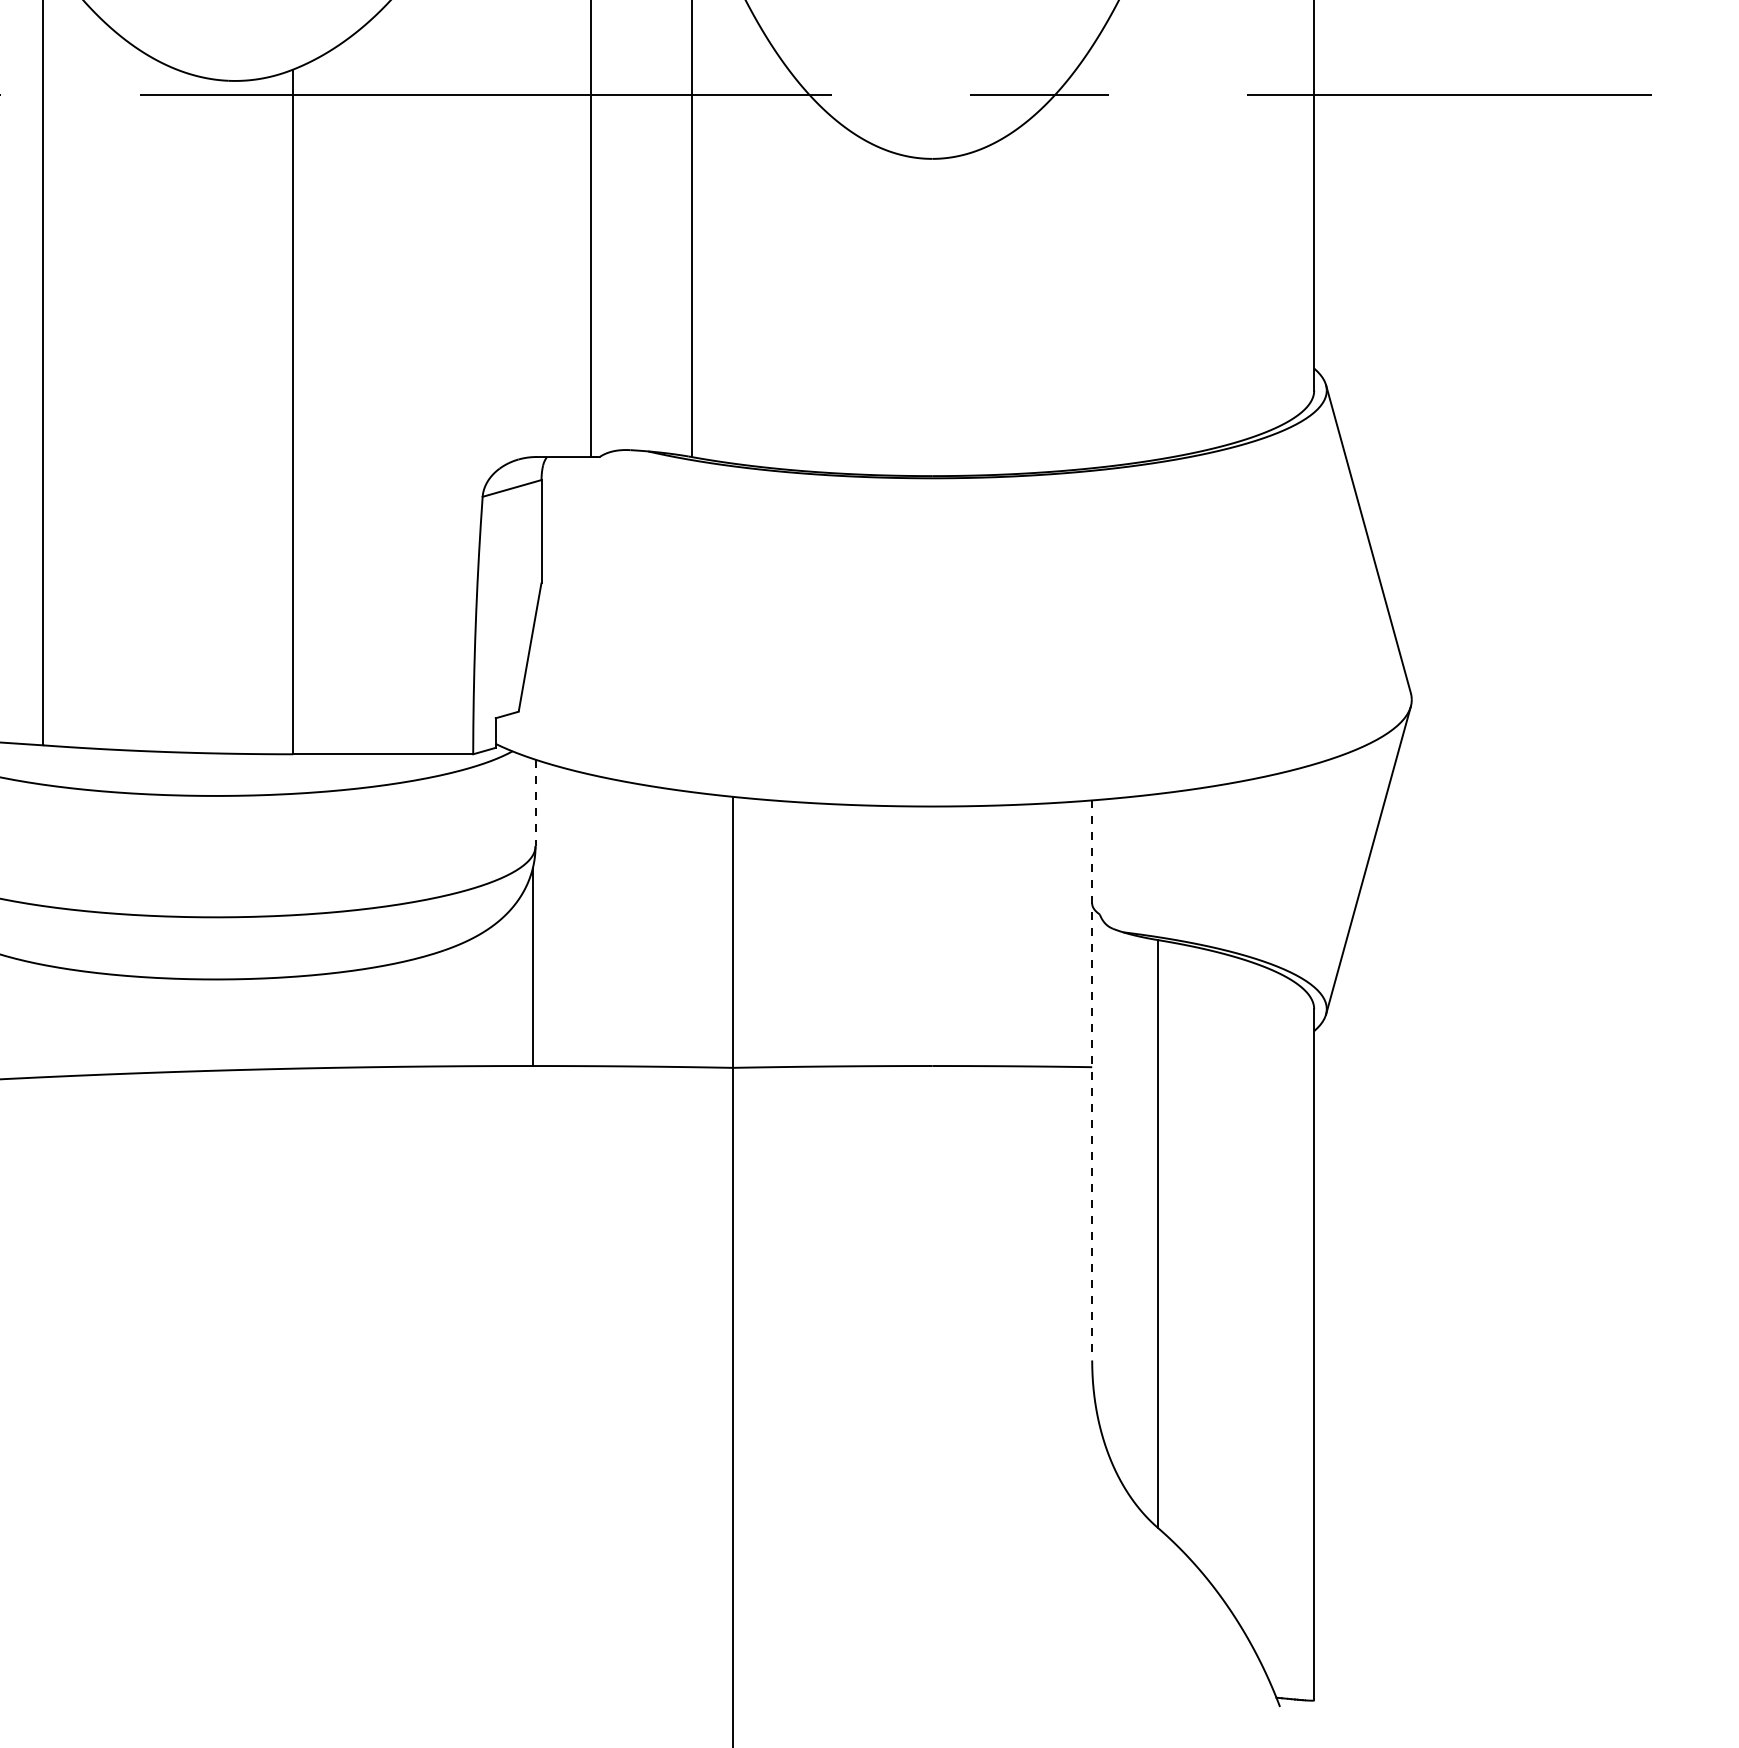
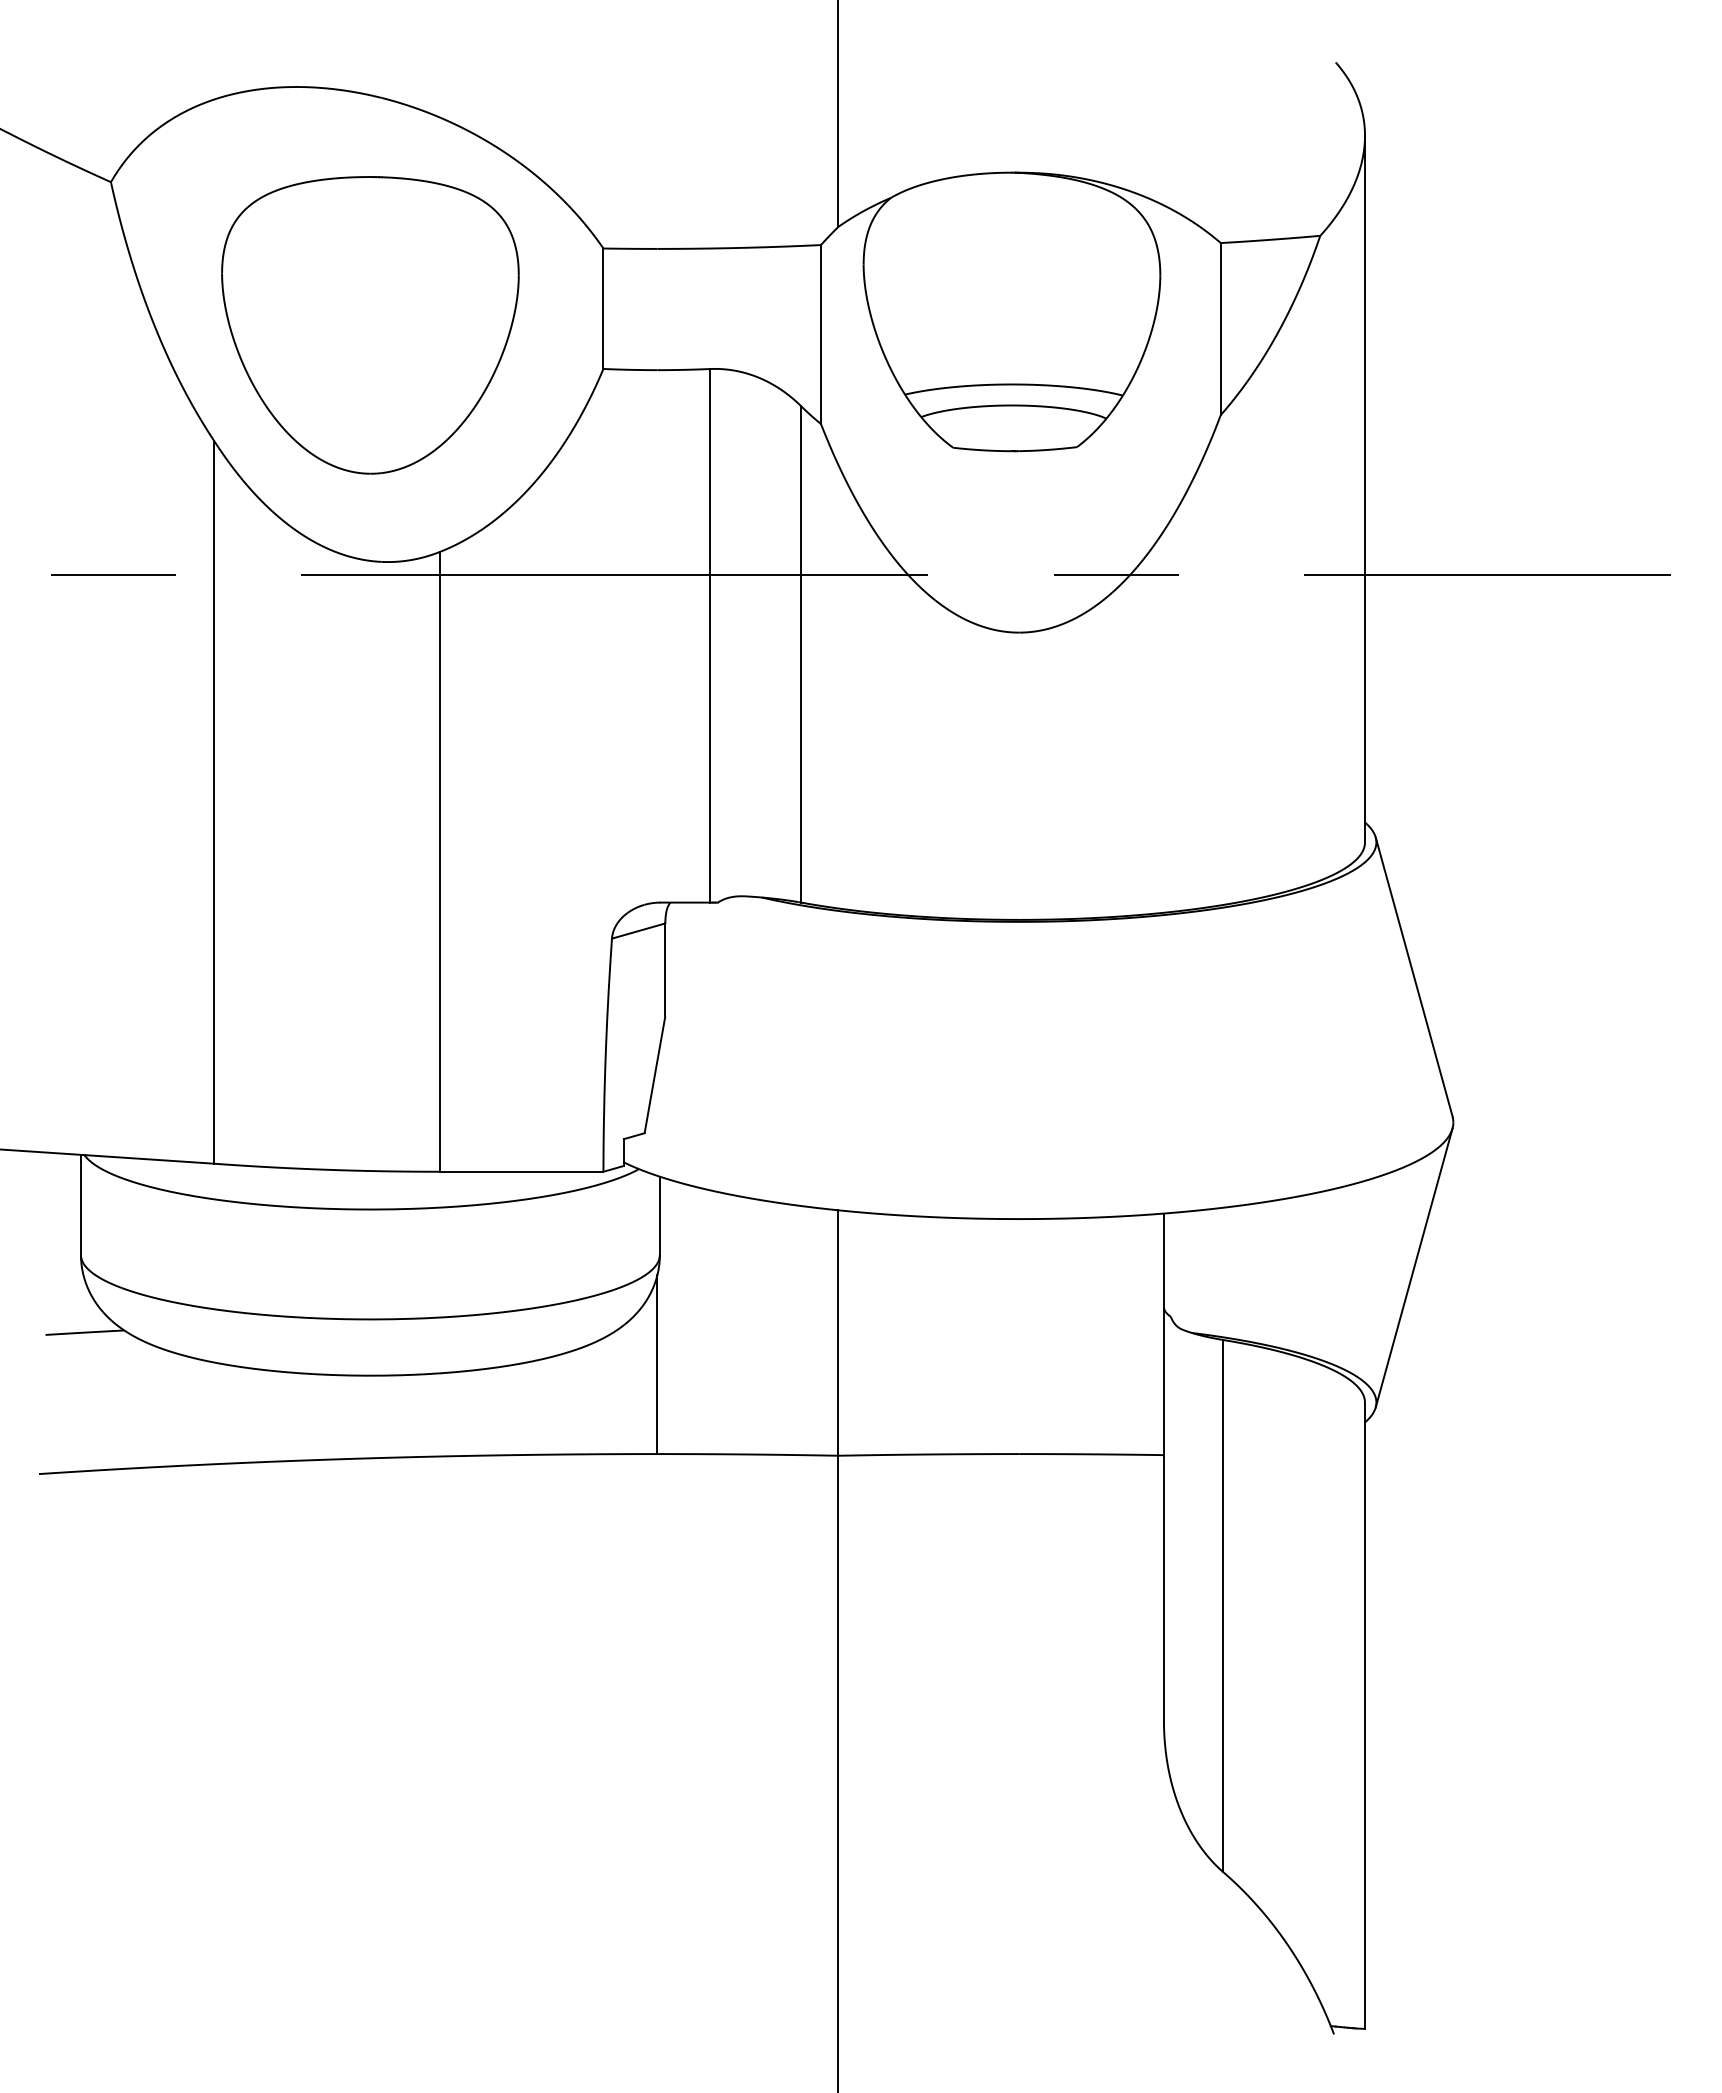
line: (535, 803) -> (659, 1216), dashed -> solid
line: (1091, 1080) -> (1163, 1467), dashed -> solid

